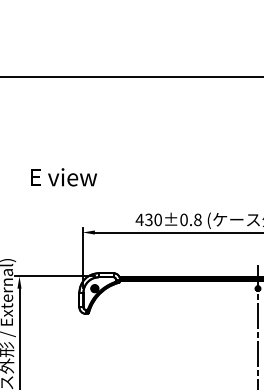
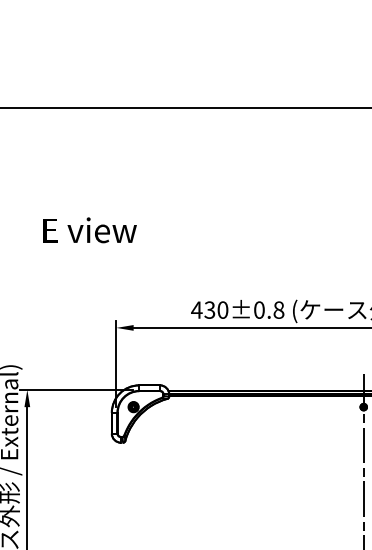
text: (63, 177) -> (89, 230), moved

